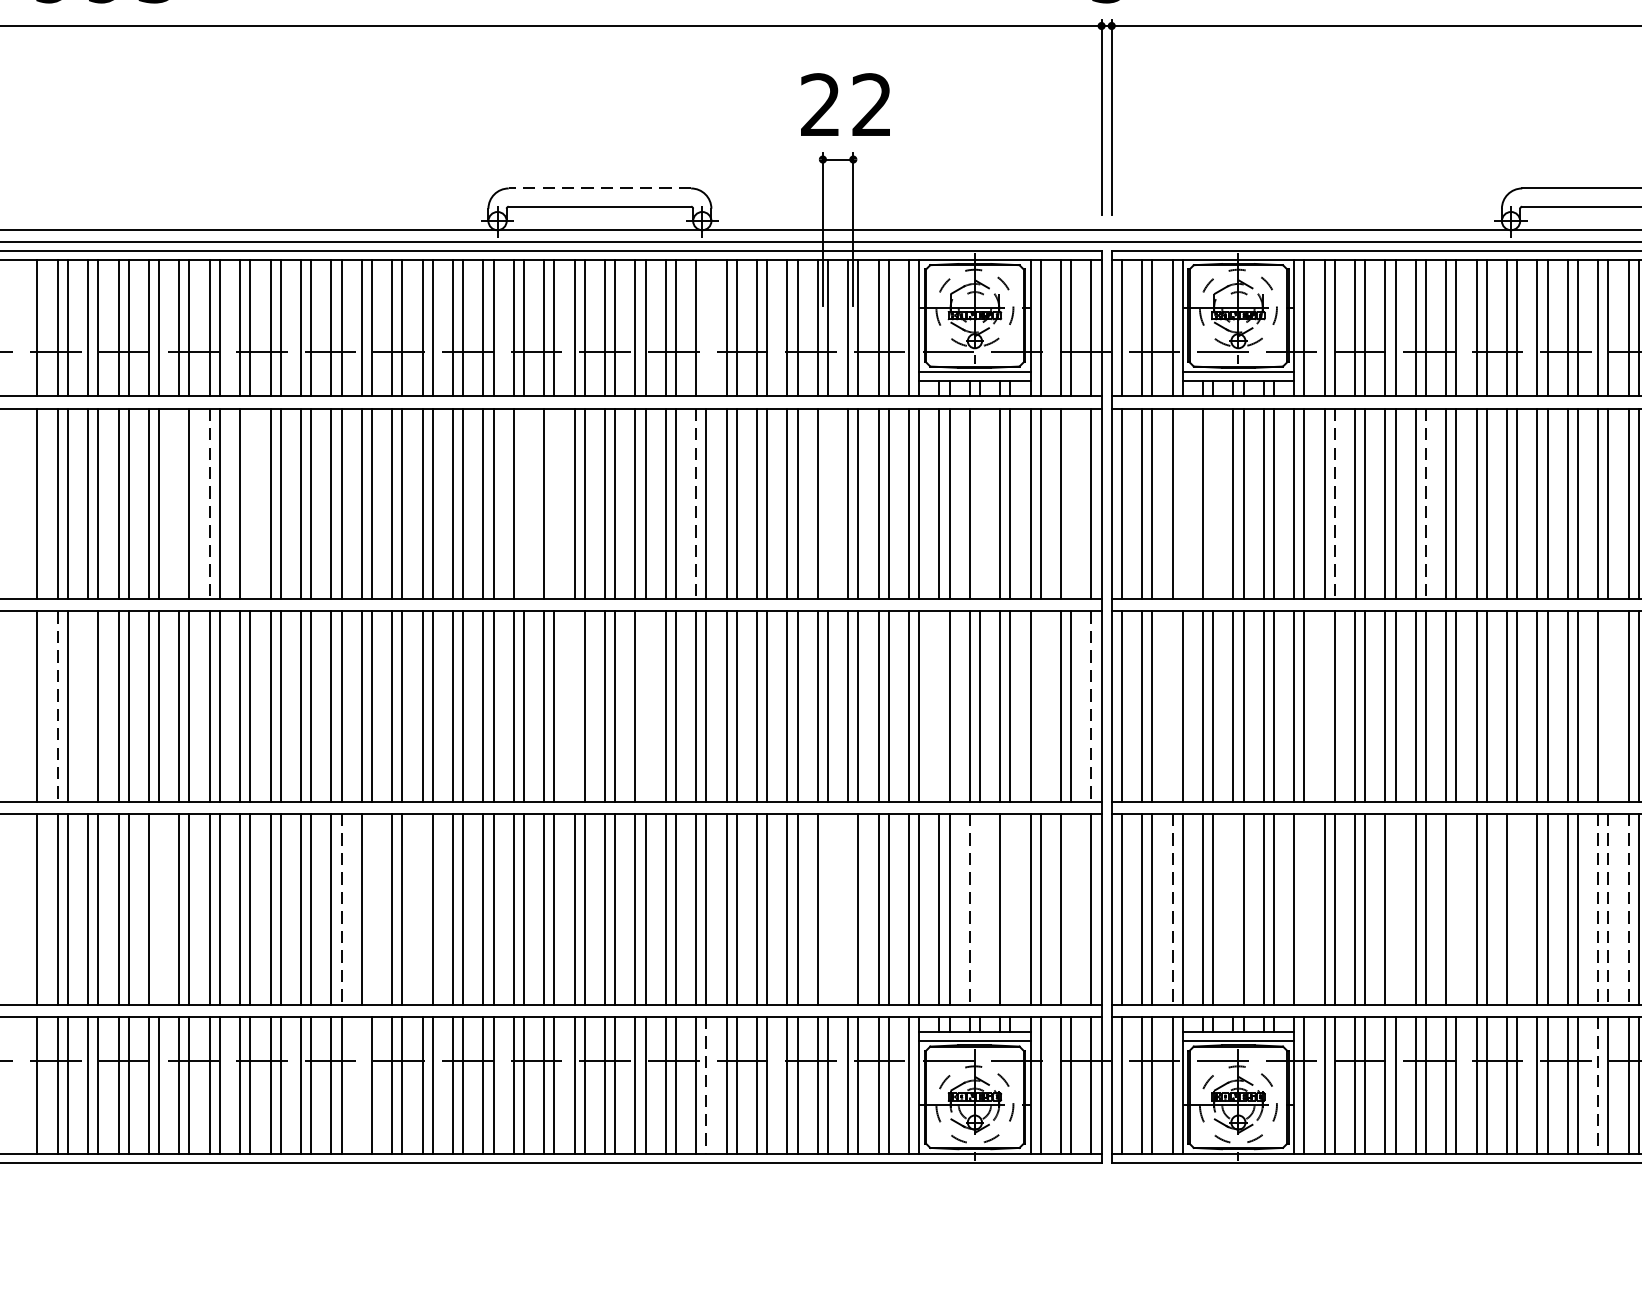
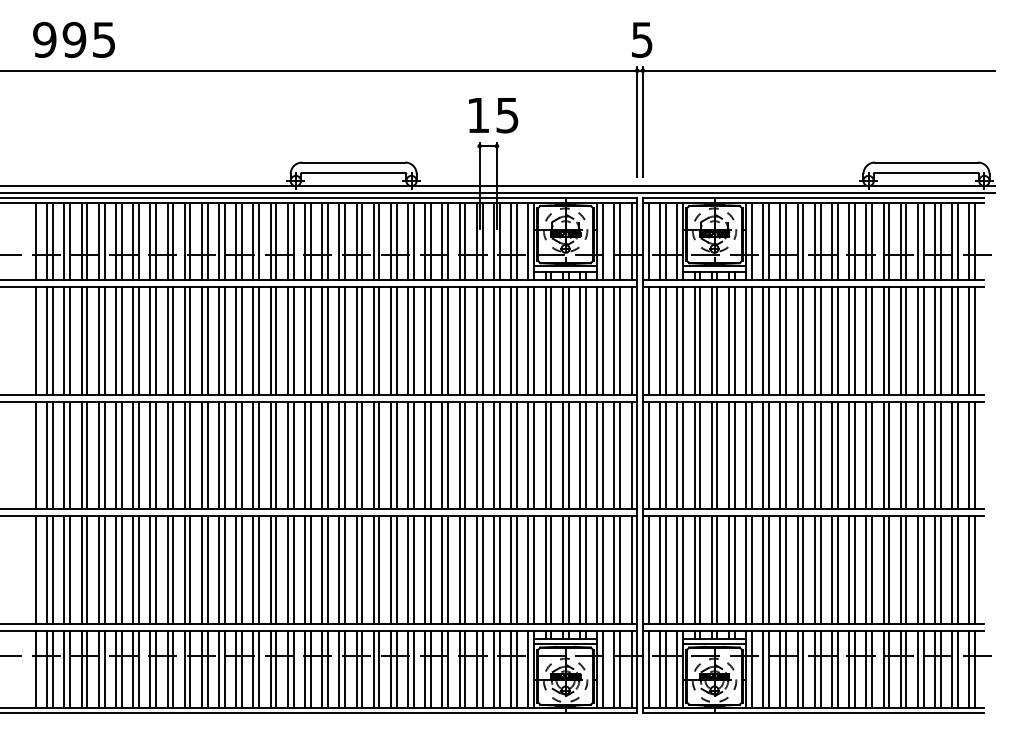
text: (845, 105) -> (492, 115), 22 -> 15
line: (599, 188) -> (353, 162), dashed -> solid
line: (705, 328) -> (413, 241), added
line: (180, 503) -> (116, 340), added
line: (210, 503) -> (133, 340), dashed -> solid
line: (251, 503) -> (156, 340), added
line: (523, 503) -> (310, 340), added
line: (553, 503) -> (327, 340), added
line: (696, 503) -> (408, 340), dashed -> solid
line: (827, 503) -> (482, 340), added
line: (979, 503) -> (568, 340), added
line: (1072, 503) -> (620, 340), added
line: (1183, 503) -> (683, 340), added
line: (1213, 503) -> (700, 340), added
line: (1333, 503) -> (768, 340), dashed -> solid
line: (1425, 503) -> (820, 340), dashed -> solid
line: (58, 706) -> (47, 455), dashed -> solid
line: (88, 706) -> (64, 455), added
line: (574, 706) -> (339, 455), added
line: (645, 706) -> (379, 455), added
line: (939, 706) -> (545, 455), added
line: (1040, 706) -> (602, 455), added
line: (1091, 706) -> (631, 455), dashed -> solid
line: (1172, 706) -> (677, 455), added
line: (1325, 706) -> (763, 455), added
line: (1608, 706) -> (923, 455), added
line: (158, 908) -> (104, 569), added
line: (341, 908) -> (207, 569), dashed -> solid
line: (371, 908) -> (224, 569), added
line: (422, 908) -> (253, 569), added
line: (827, 908) -> (482, 569), added
line: (849, 908) -> (494, 569), added
line: (969, 908) -> (562, 569), dashed -> solid
line: (979, 908) -> (568, 569), added
line: (1010, 908) -> (585, 569), added
line: (1072, 908) -> (620, 569), added
line: (1172, 908) -> (677, 569), dashed -> solid
line: (1233, 908) -> (711, 569), added
line: (1303, 908) -> (751, 569), added
line: (1395, 908) -> (803, 569), added
line: (1455, 908) -> (837, 569), added
line: (1517, 908) -> (872, 569), added
line: (1597, 908) -> (917, 569), dashed -> solid
line: (1608, 908) -> (923, 569), dashed -> solid
line: (1629, 908) -> (935, 569), dashed -> solid
line: (362, 1083) -> (219, 668), added
line: (705, 1085) -> (413, 669), dashed -> solid
line: (1597, 1085) -> (917, 669), dashed -> solid

